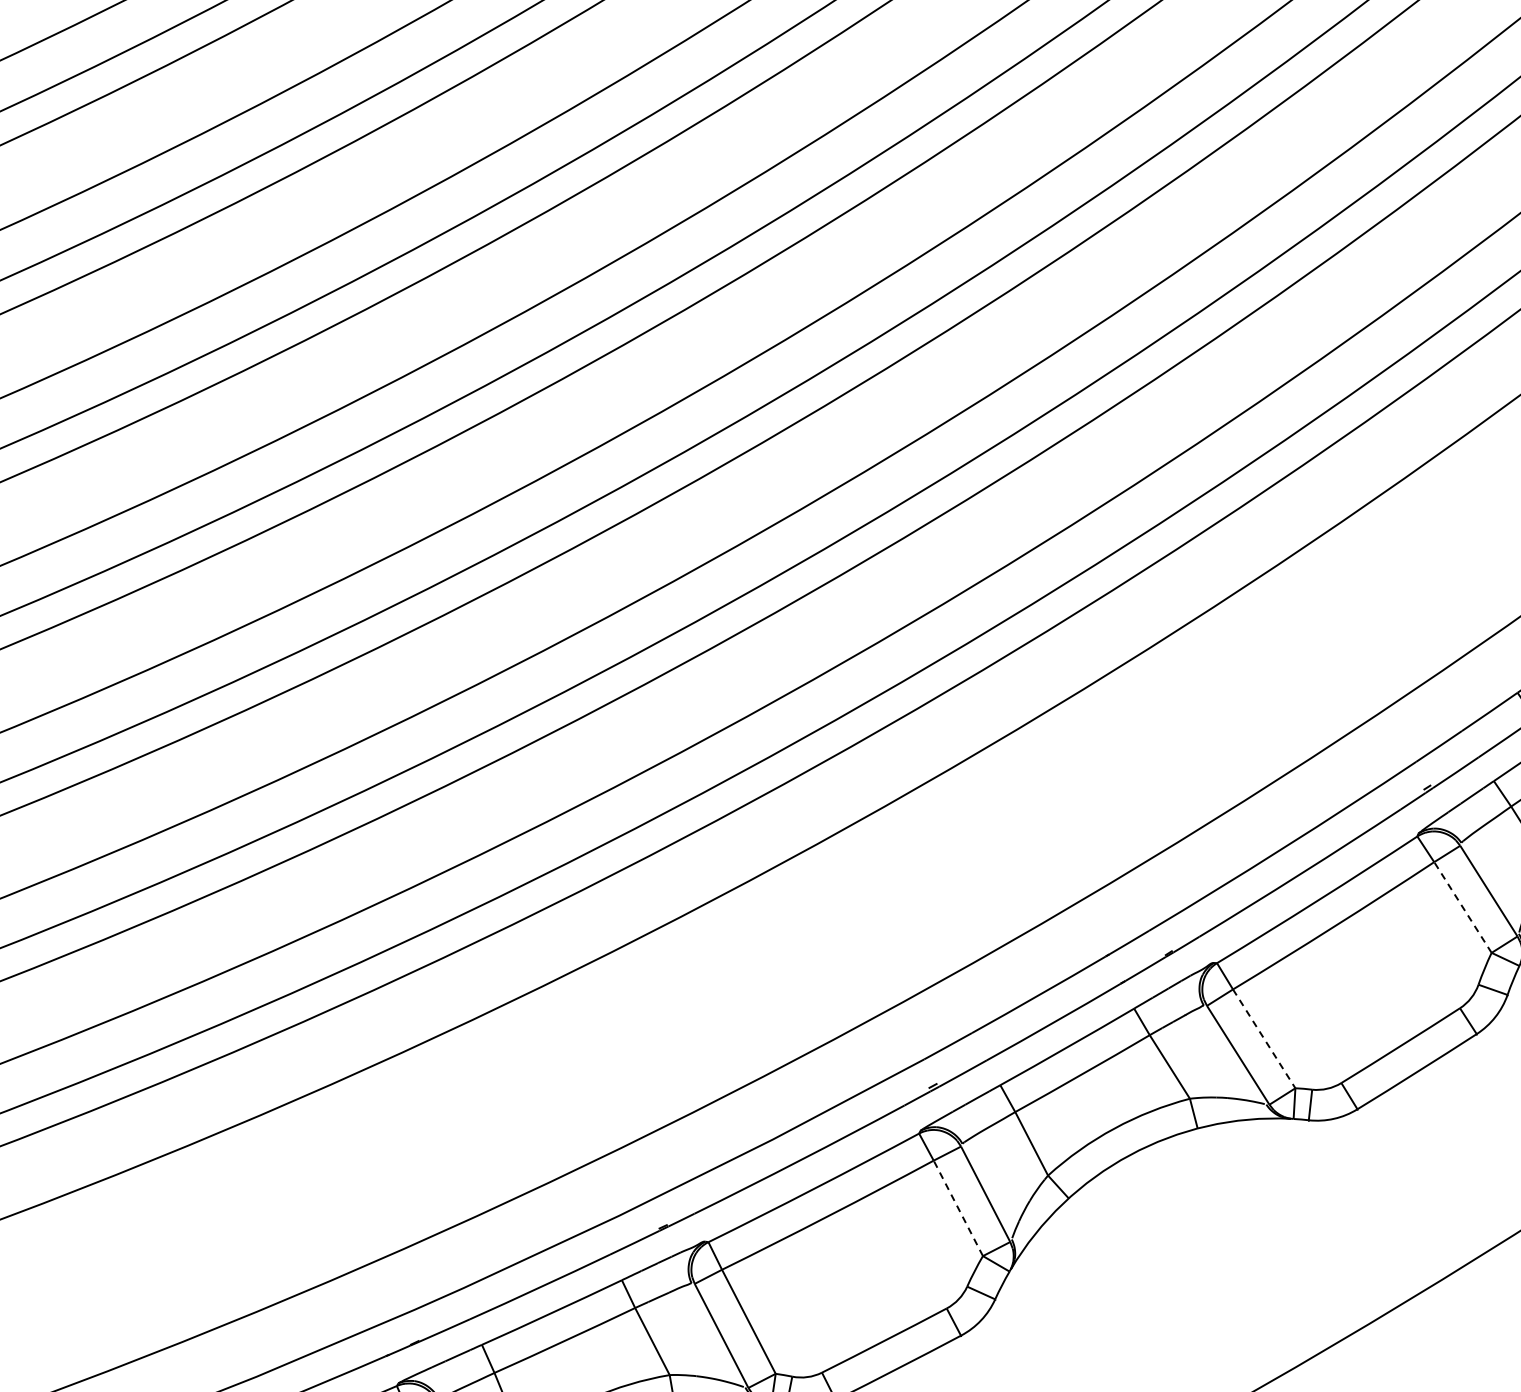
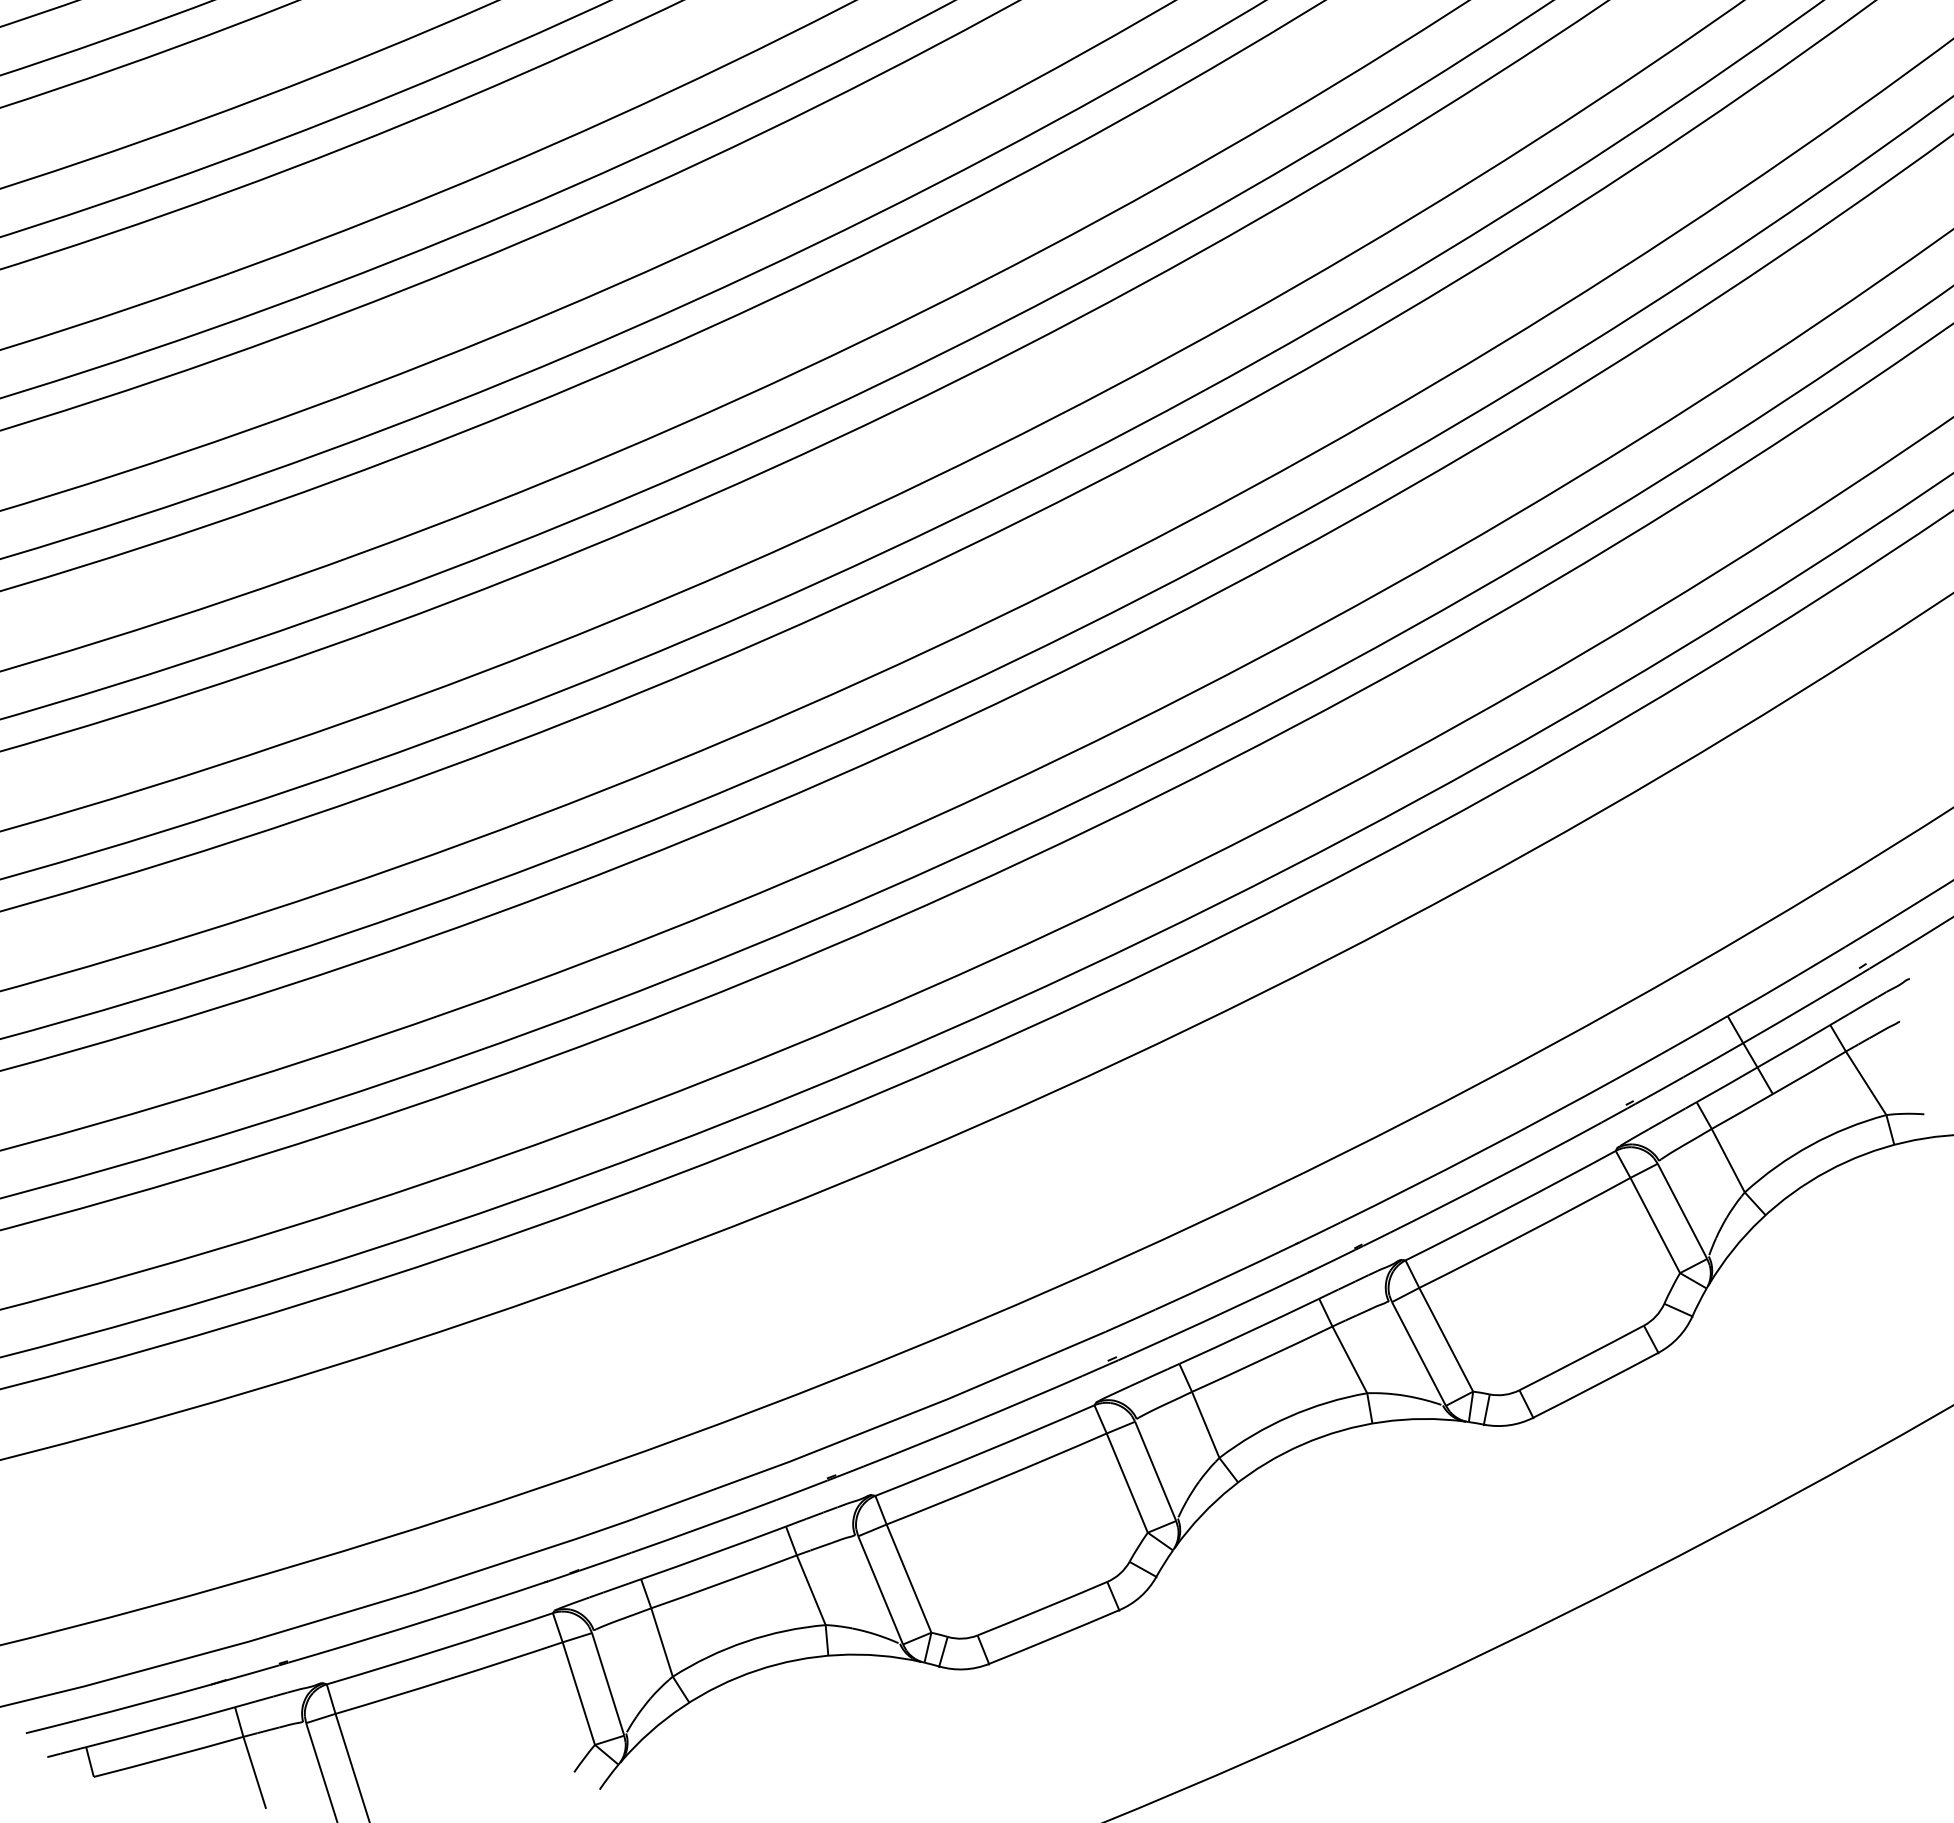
line: (1463, 907) -> (1655, 1225), dashed -> solid
line: (1264, 1039) -> (1446, 1340), dashed -> solid
line: (958, 1208) -> (1127, 1483), dashed -> solid

